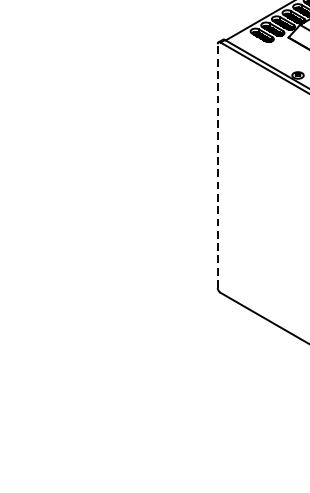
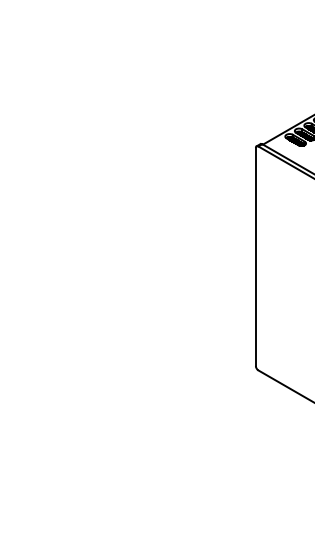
line: (217, 165) -> (255, 256), dashed -> solid

